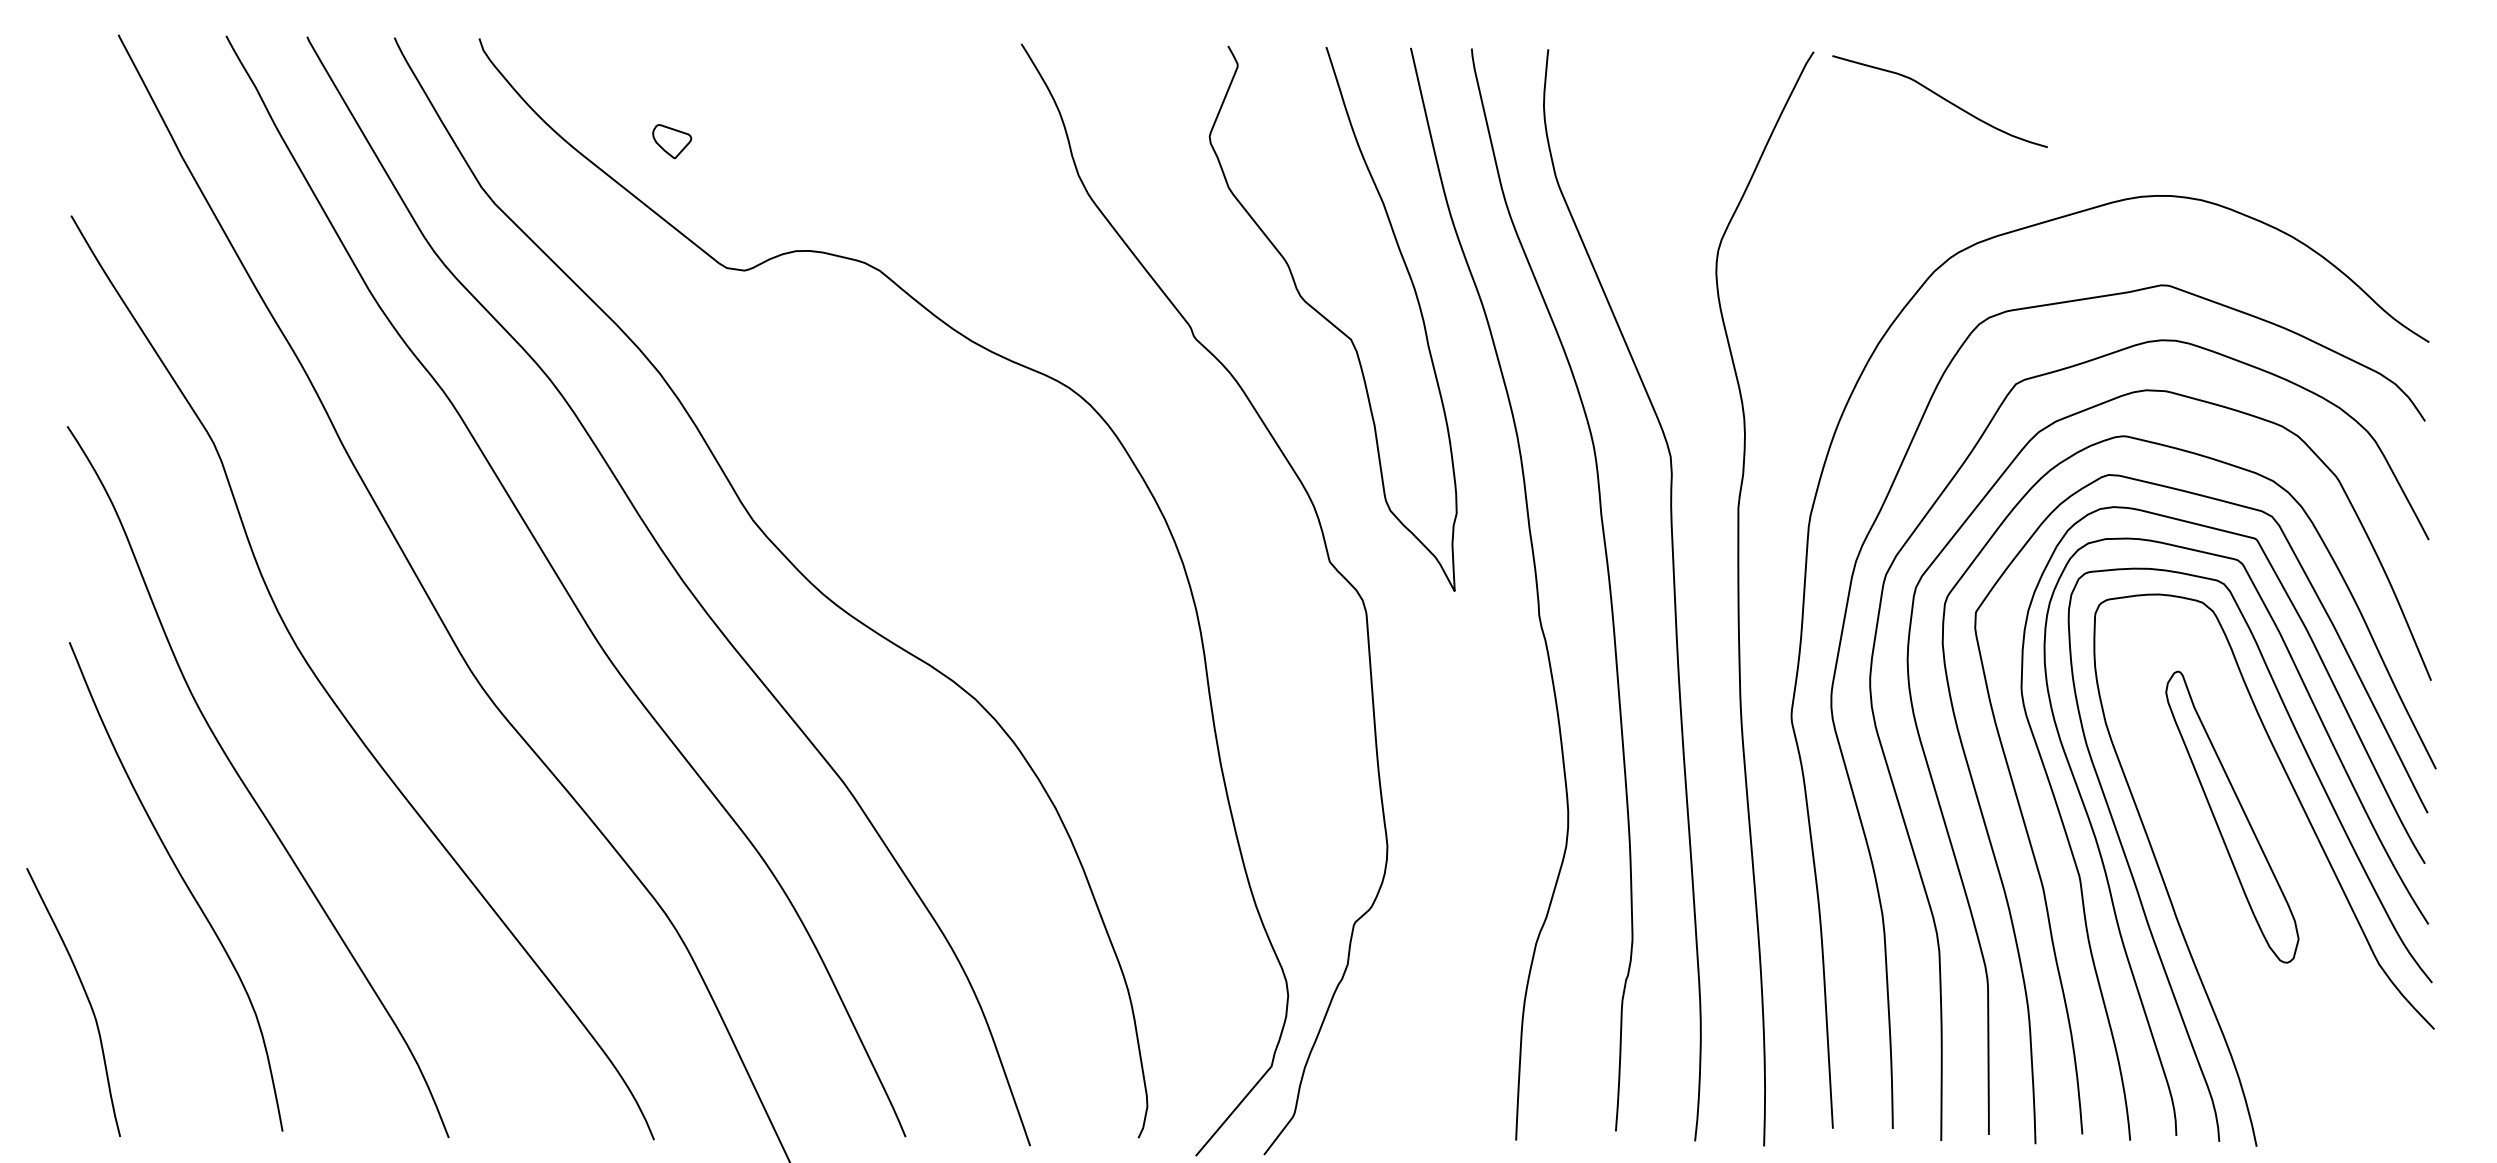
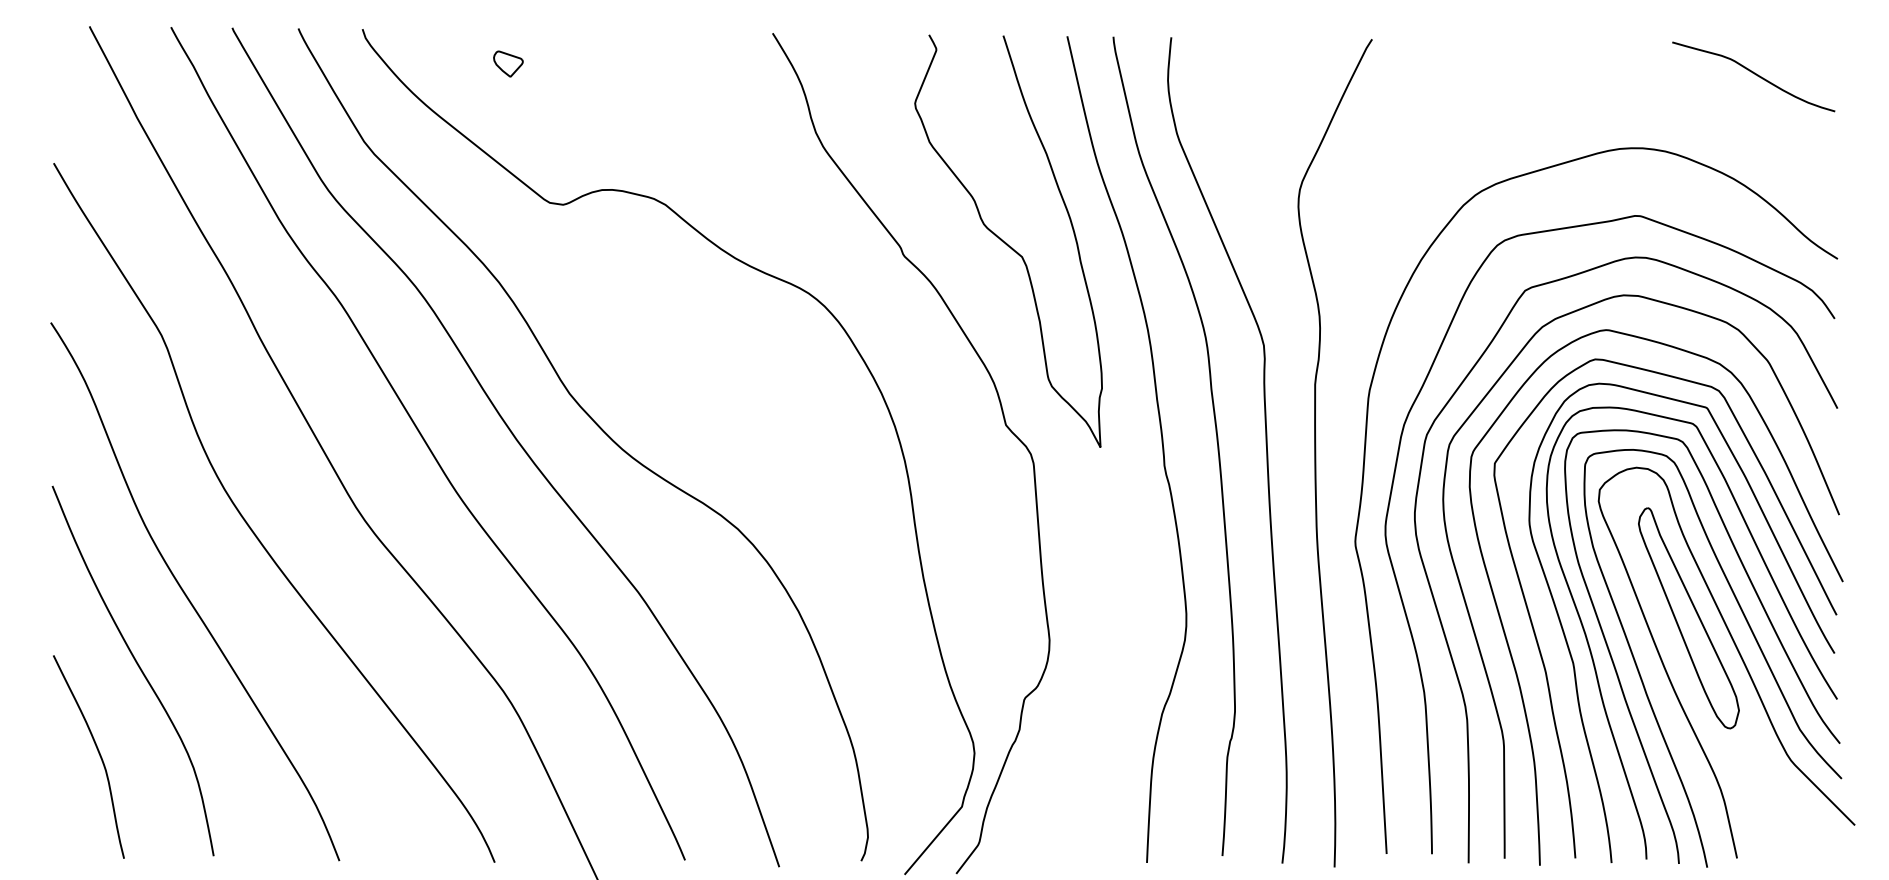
curve: (1941, 98) -> (1754, 74), moved
part: (672, 141) -> (508, 63), moved
curve: (2299, 866) -> (1739, 655), added
curve: (85, 995) -> (97, 751), moved

